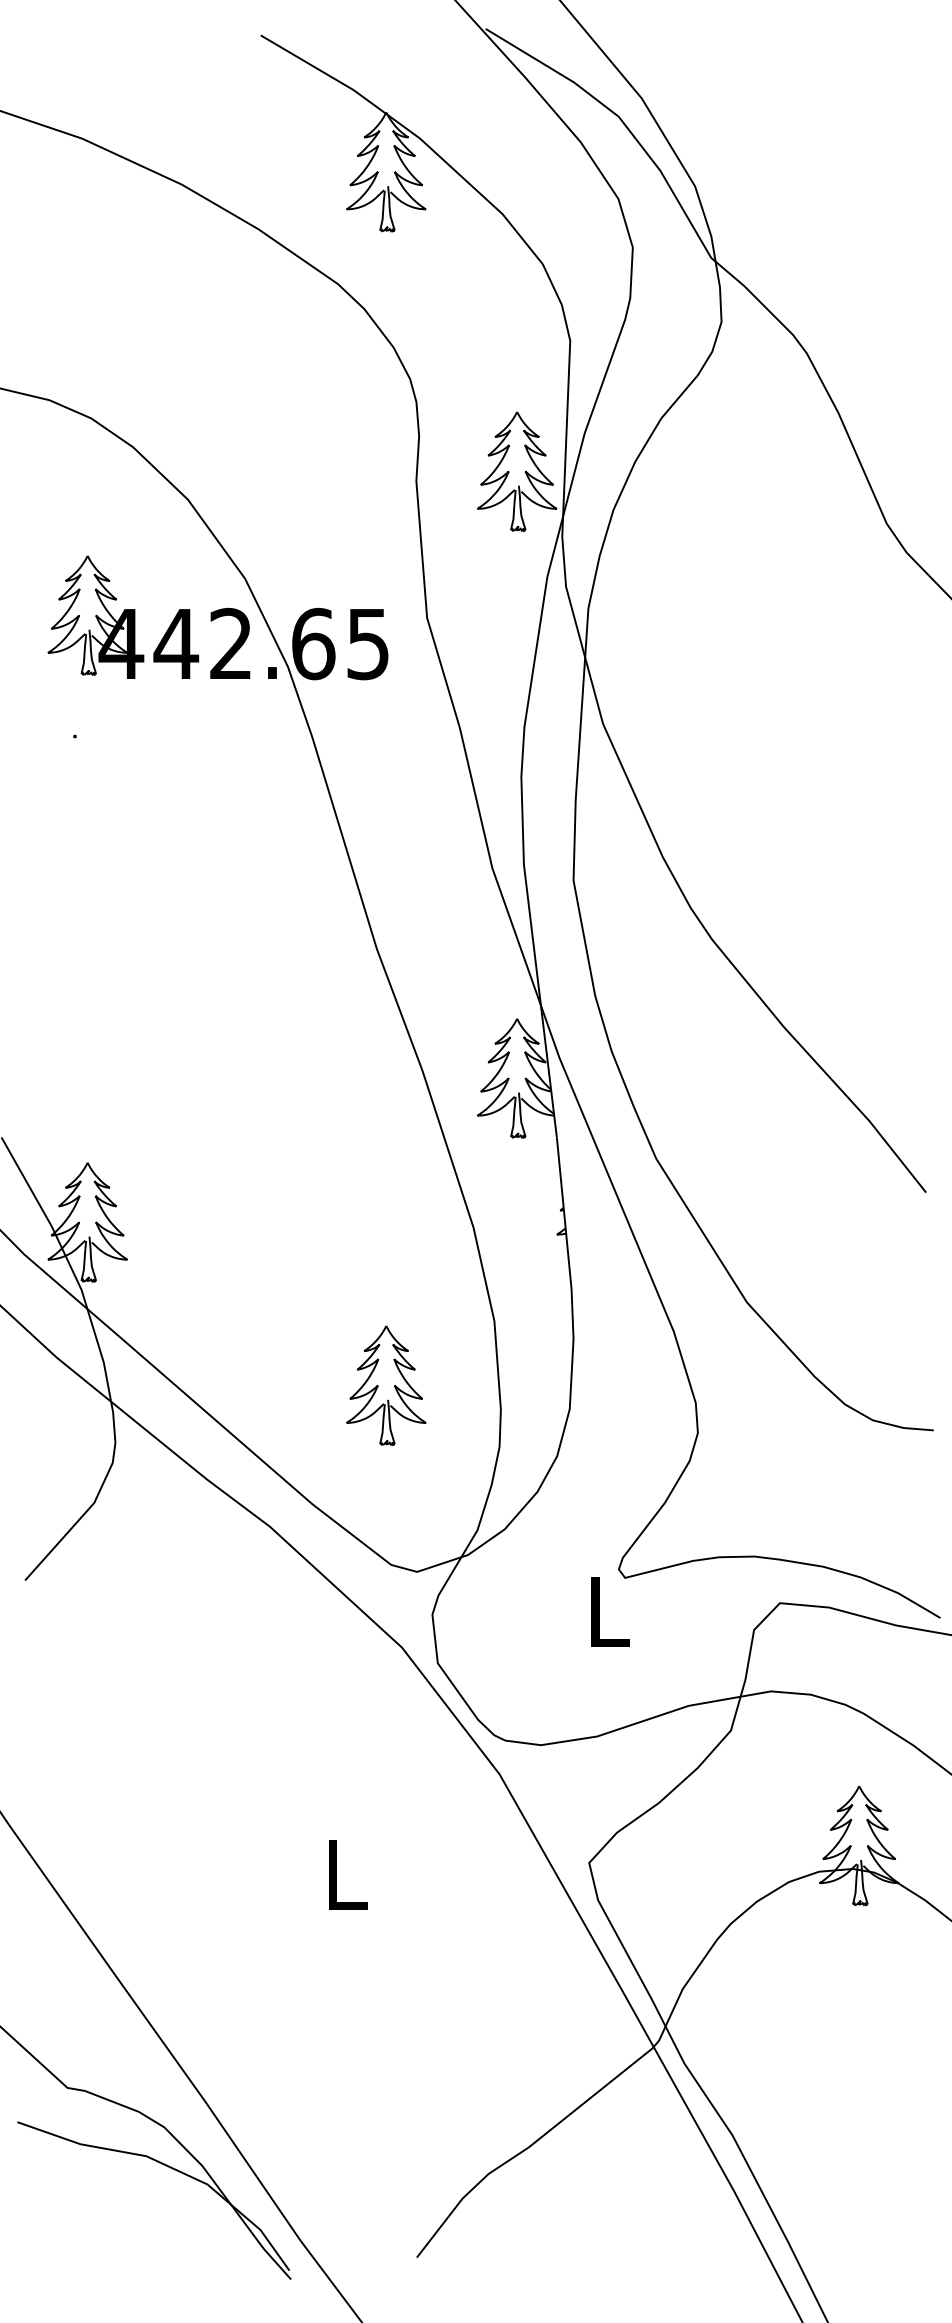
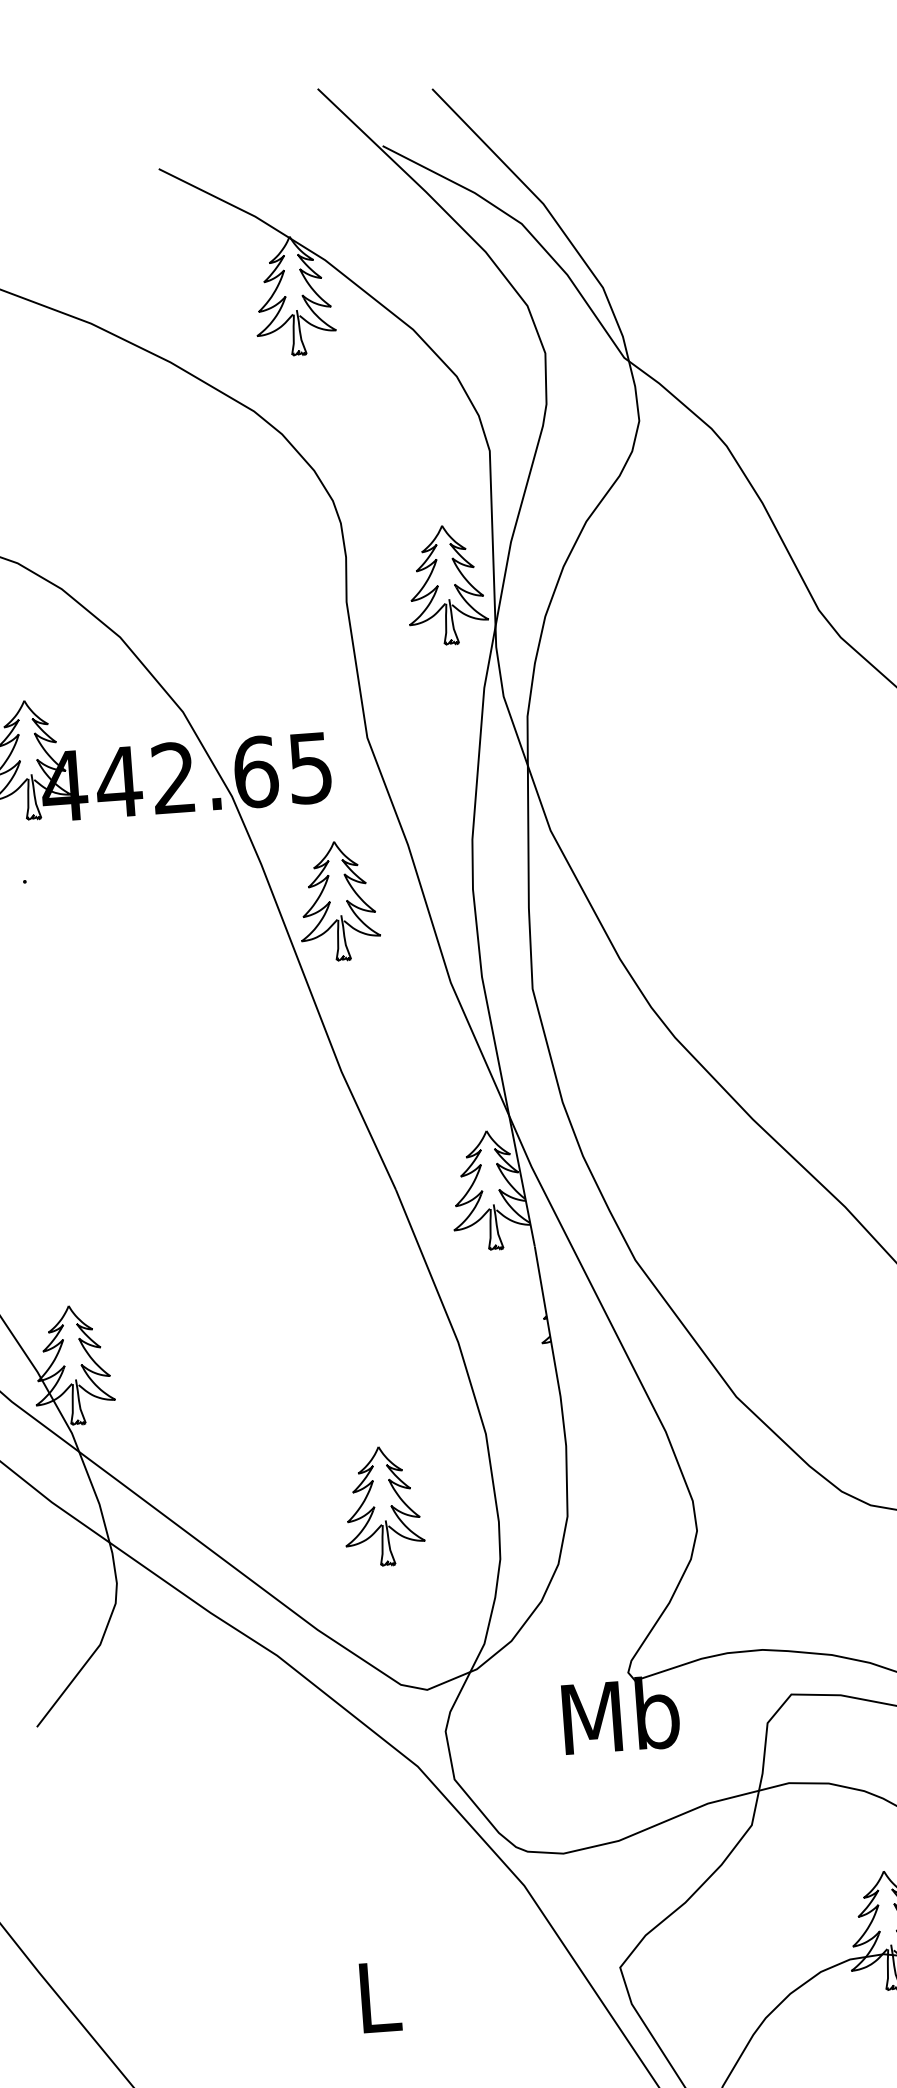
part: (386, 779) -> (338, 901), added
text: (608, 1611) -> (621, 1715), L -> Mb

